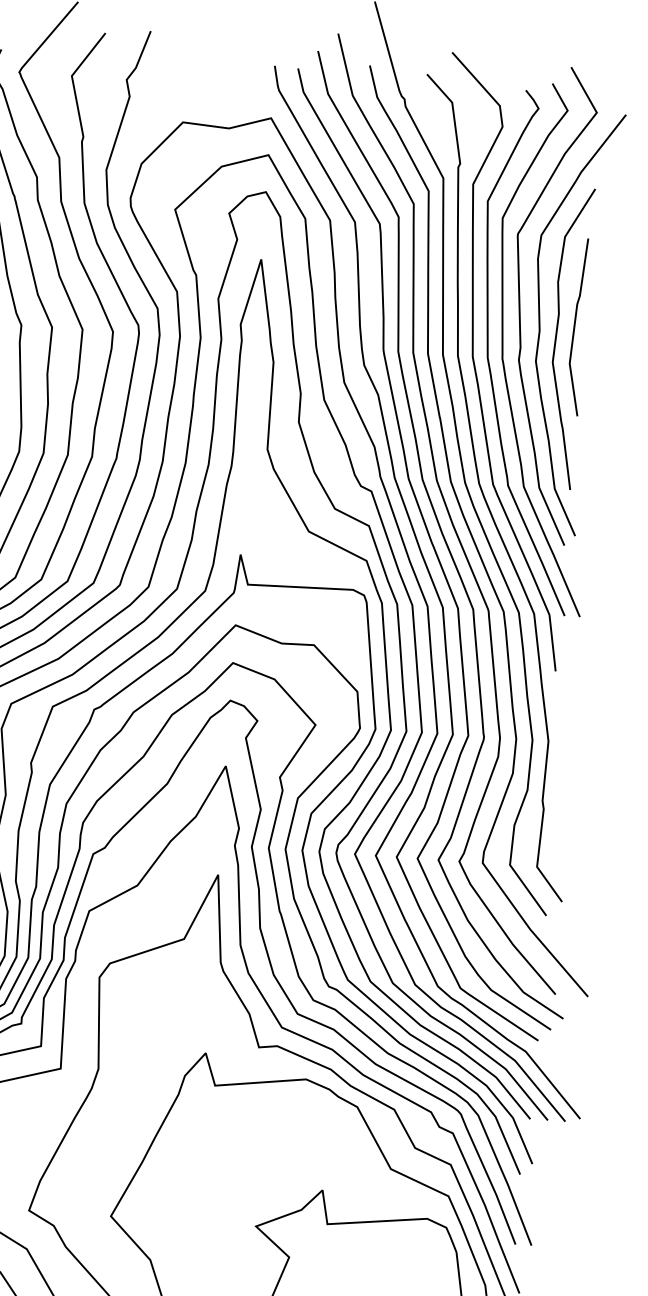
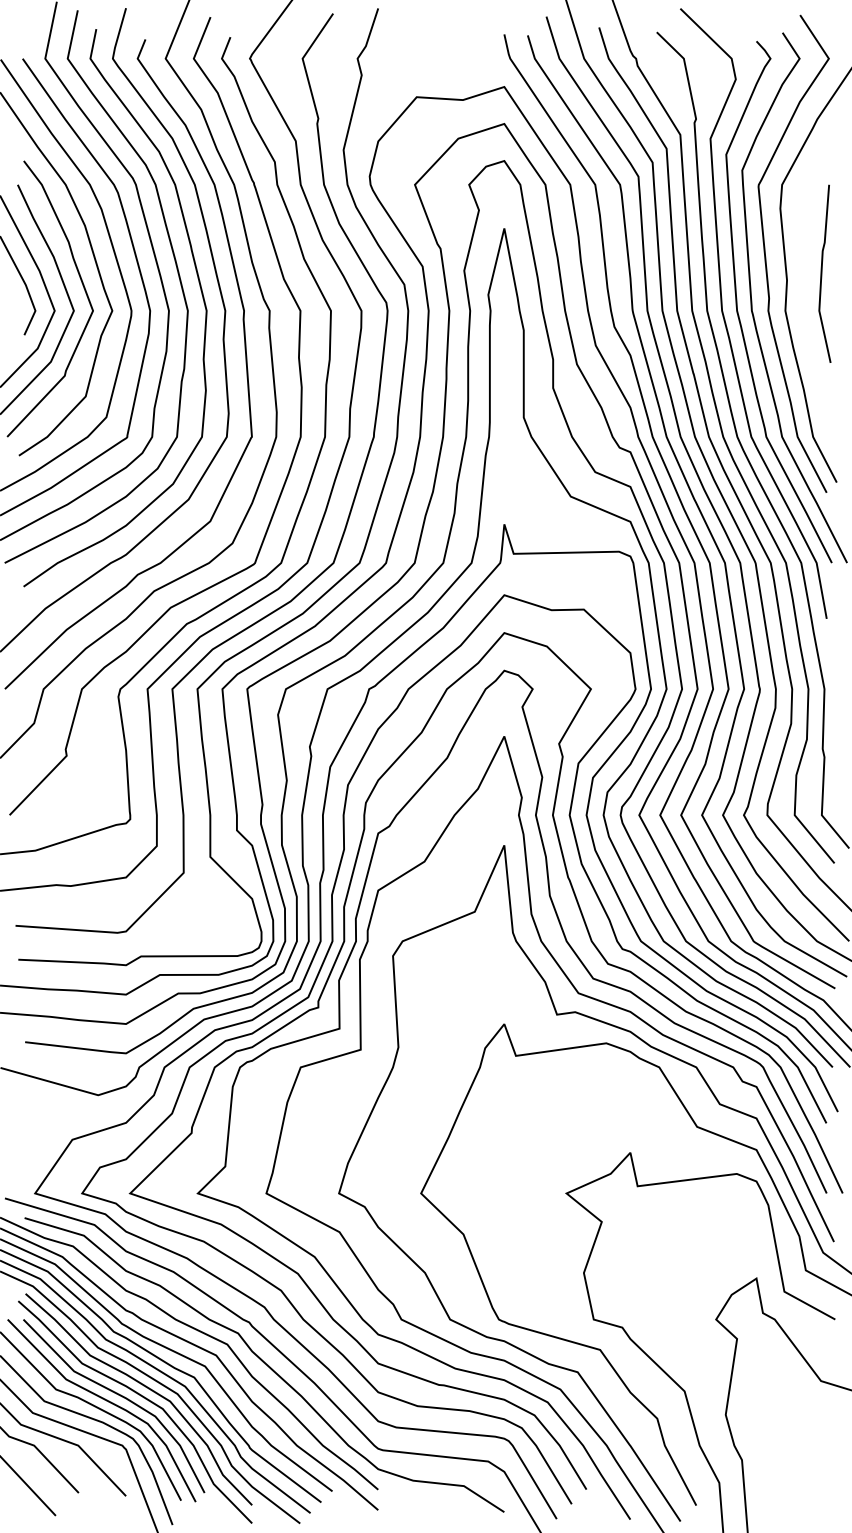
curve: (556, 337) -> (804, 285), removed

